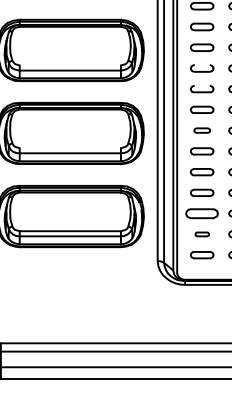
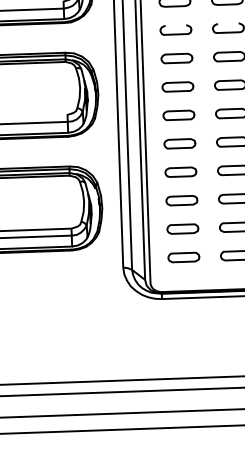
part: (202, 130) -> (178, 86), size x1.43
part: (202, 213) -> (182, 200), size x0.71
part: (202, 234) -> (183, 229), size x1.67

